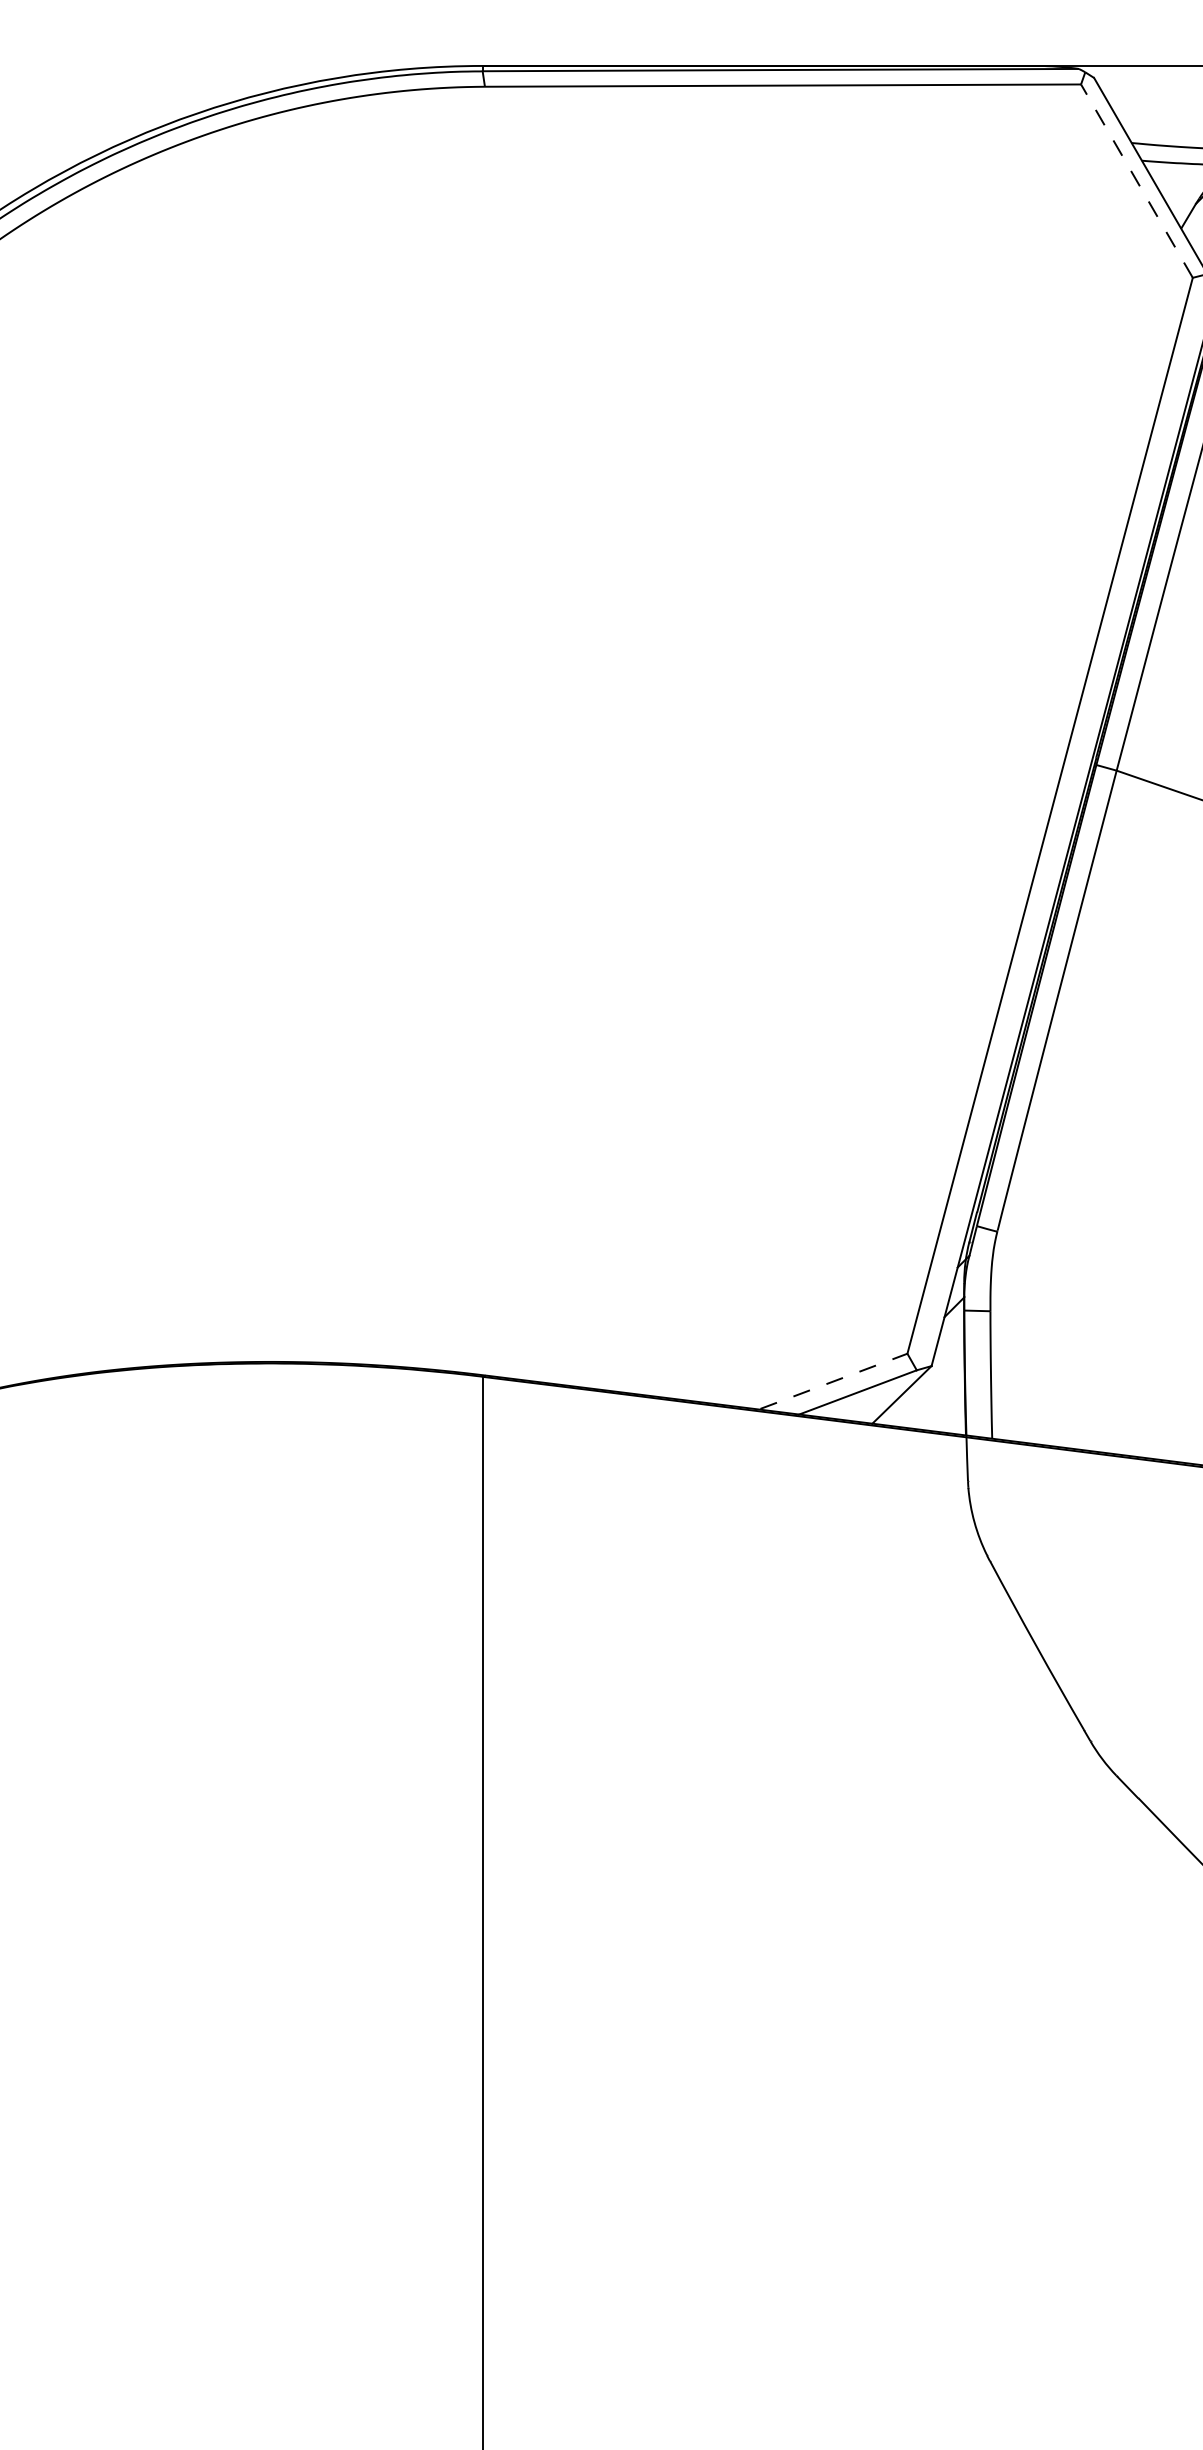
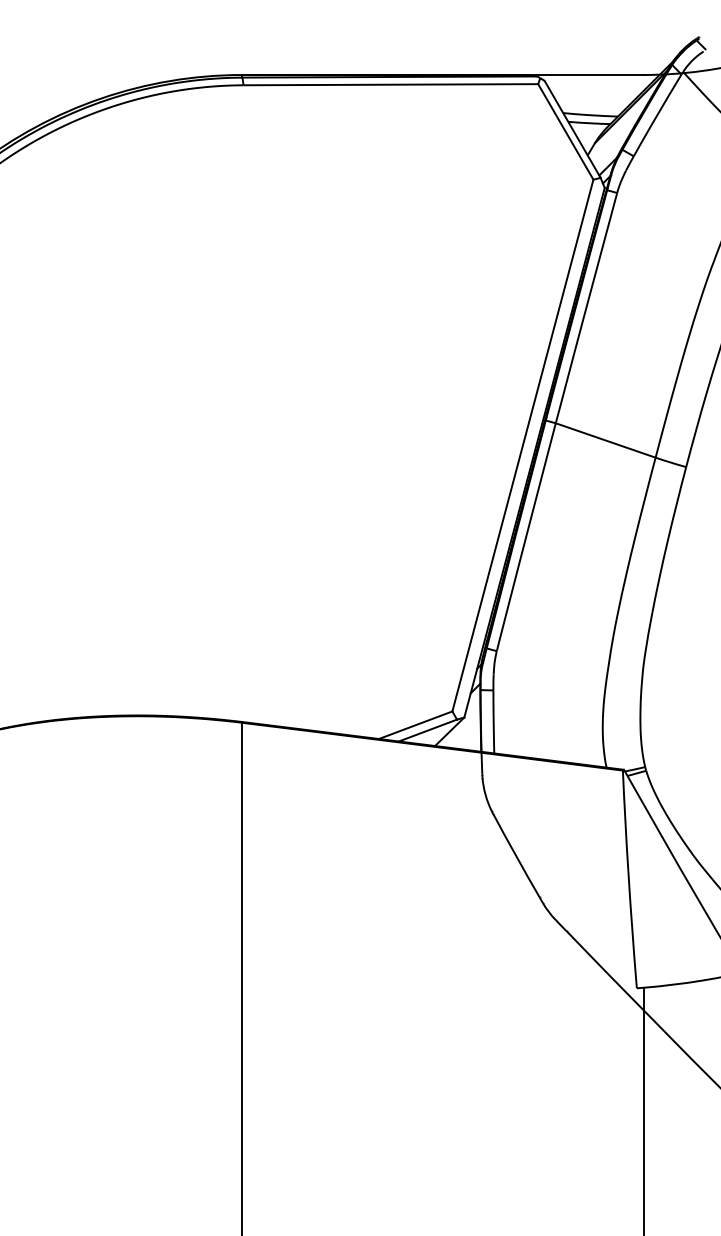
line: (1136, 180) -> (565, 131), dashed -> solid
line: (834, 1382) -> (416, 725), dashed -> solid

